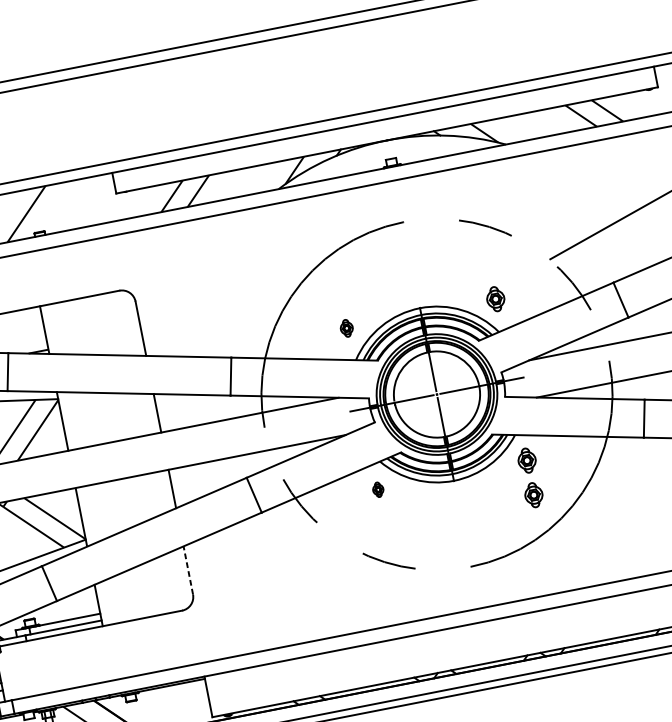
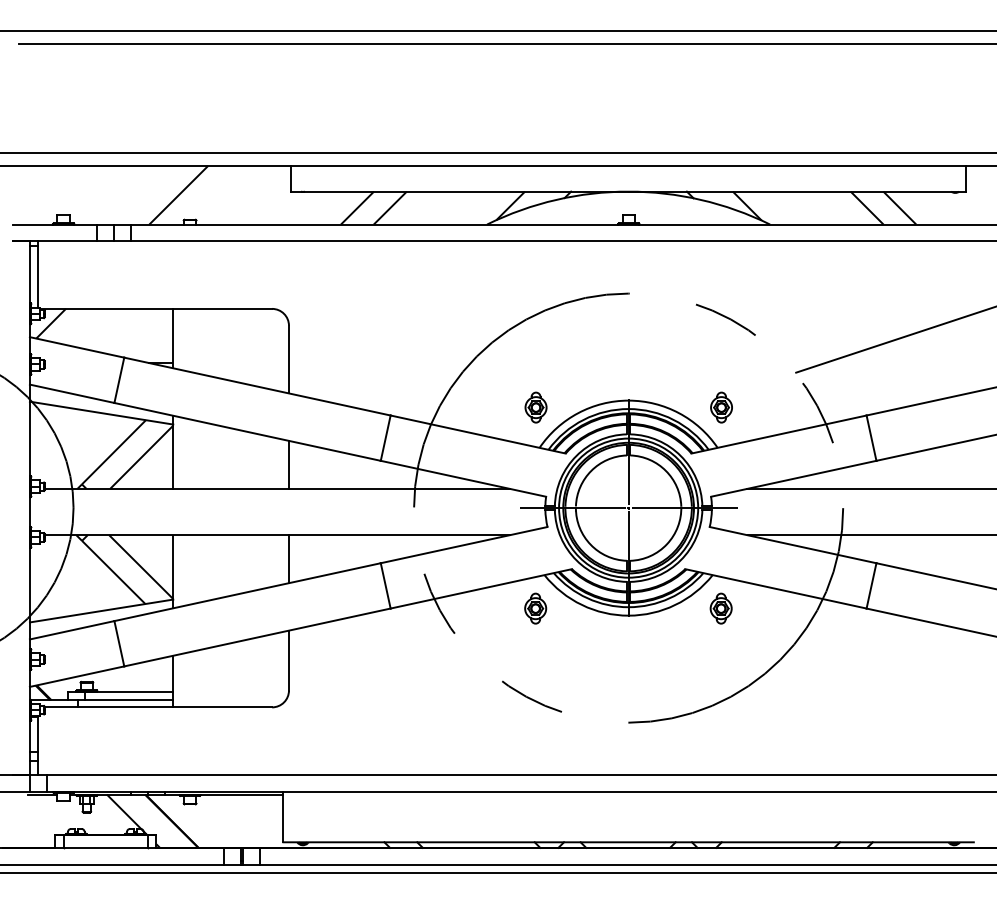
part: (346, 328) -> (535, 407), size x1.43
part: (378, 489) -> (535, 608), size x1.67
part: (533, 495) -> (720, 651), removed
line: (187, 570) -> (288, 660), dashed -> solid

